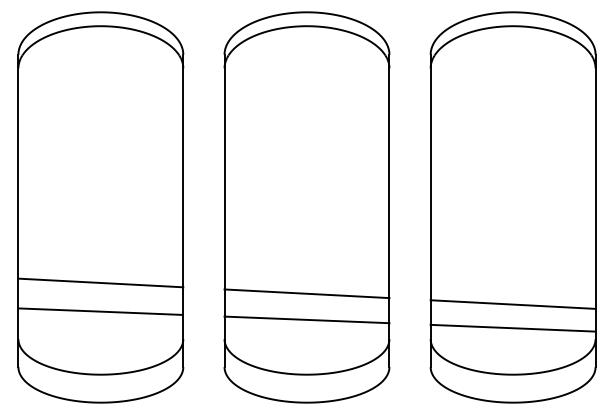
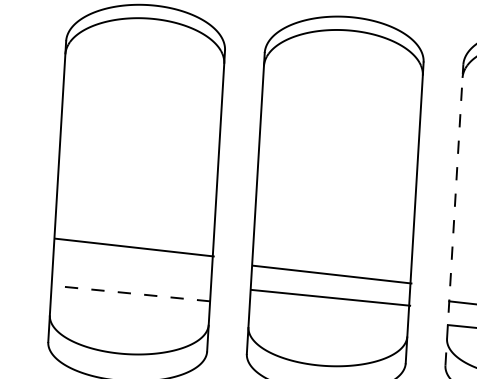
line: (430, 210) -> (454, 214), solid -> dashed
line: (100, 282) -> (134, 247), moved
line: (306, 293) -> (331, 274), moved
line: (99, 311) -> (129, 293), solid -> dashed
line: (306, 319) -> (330, 297), moved

